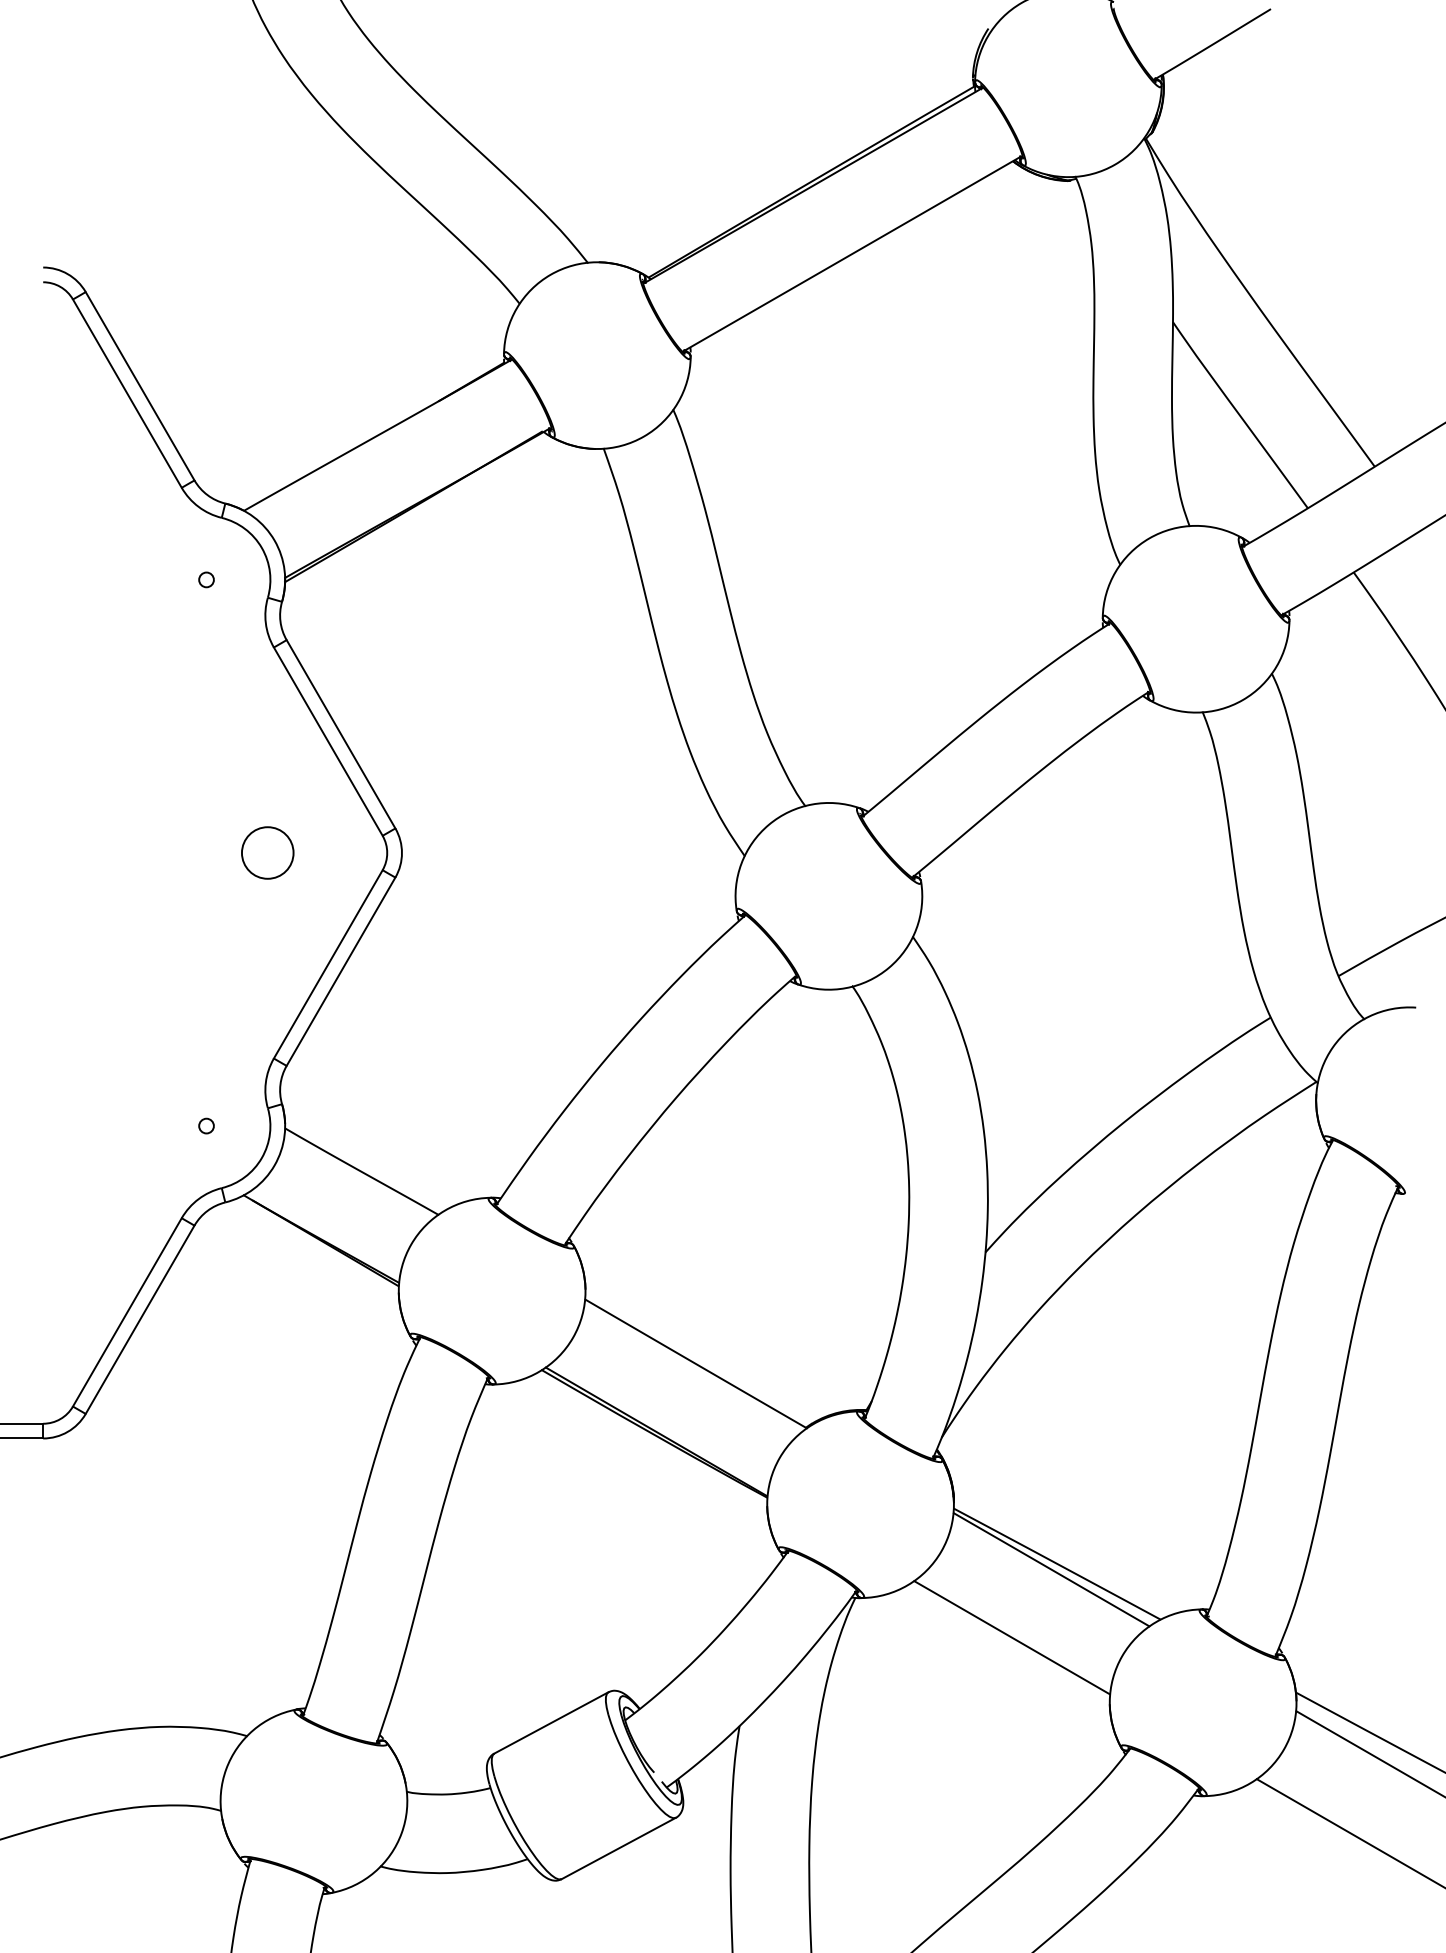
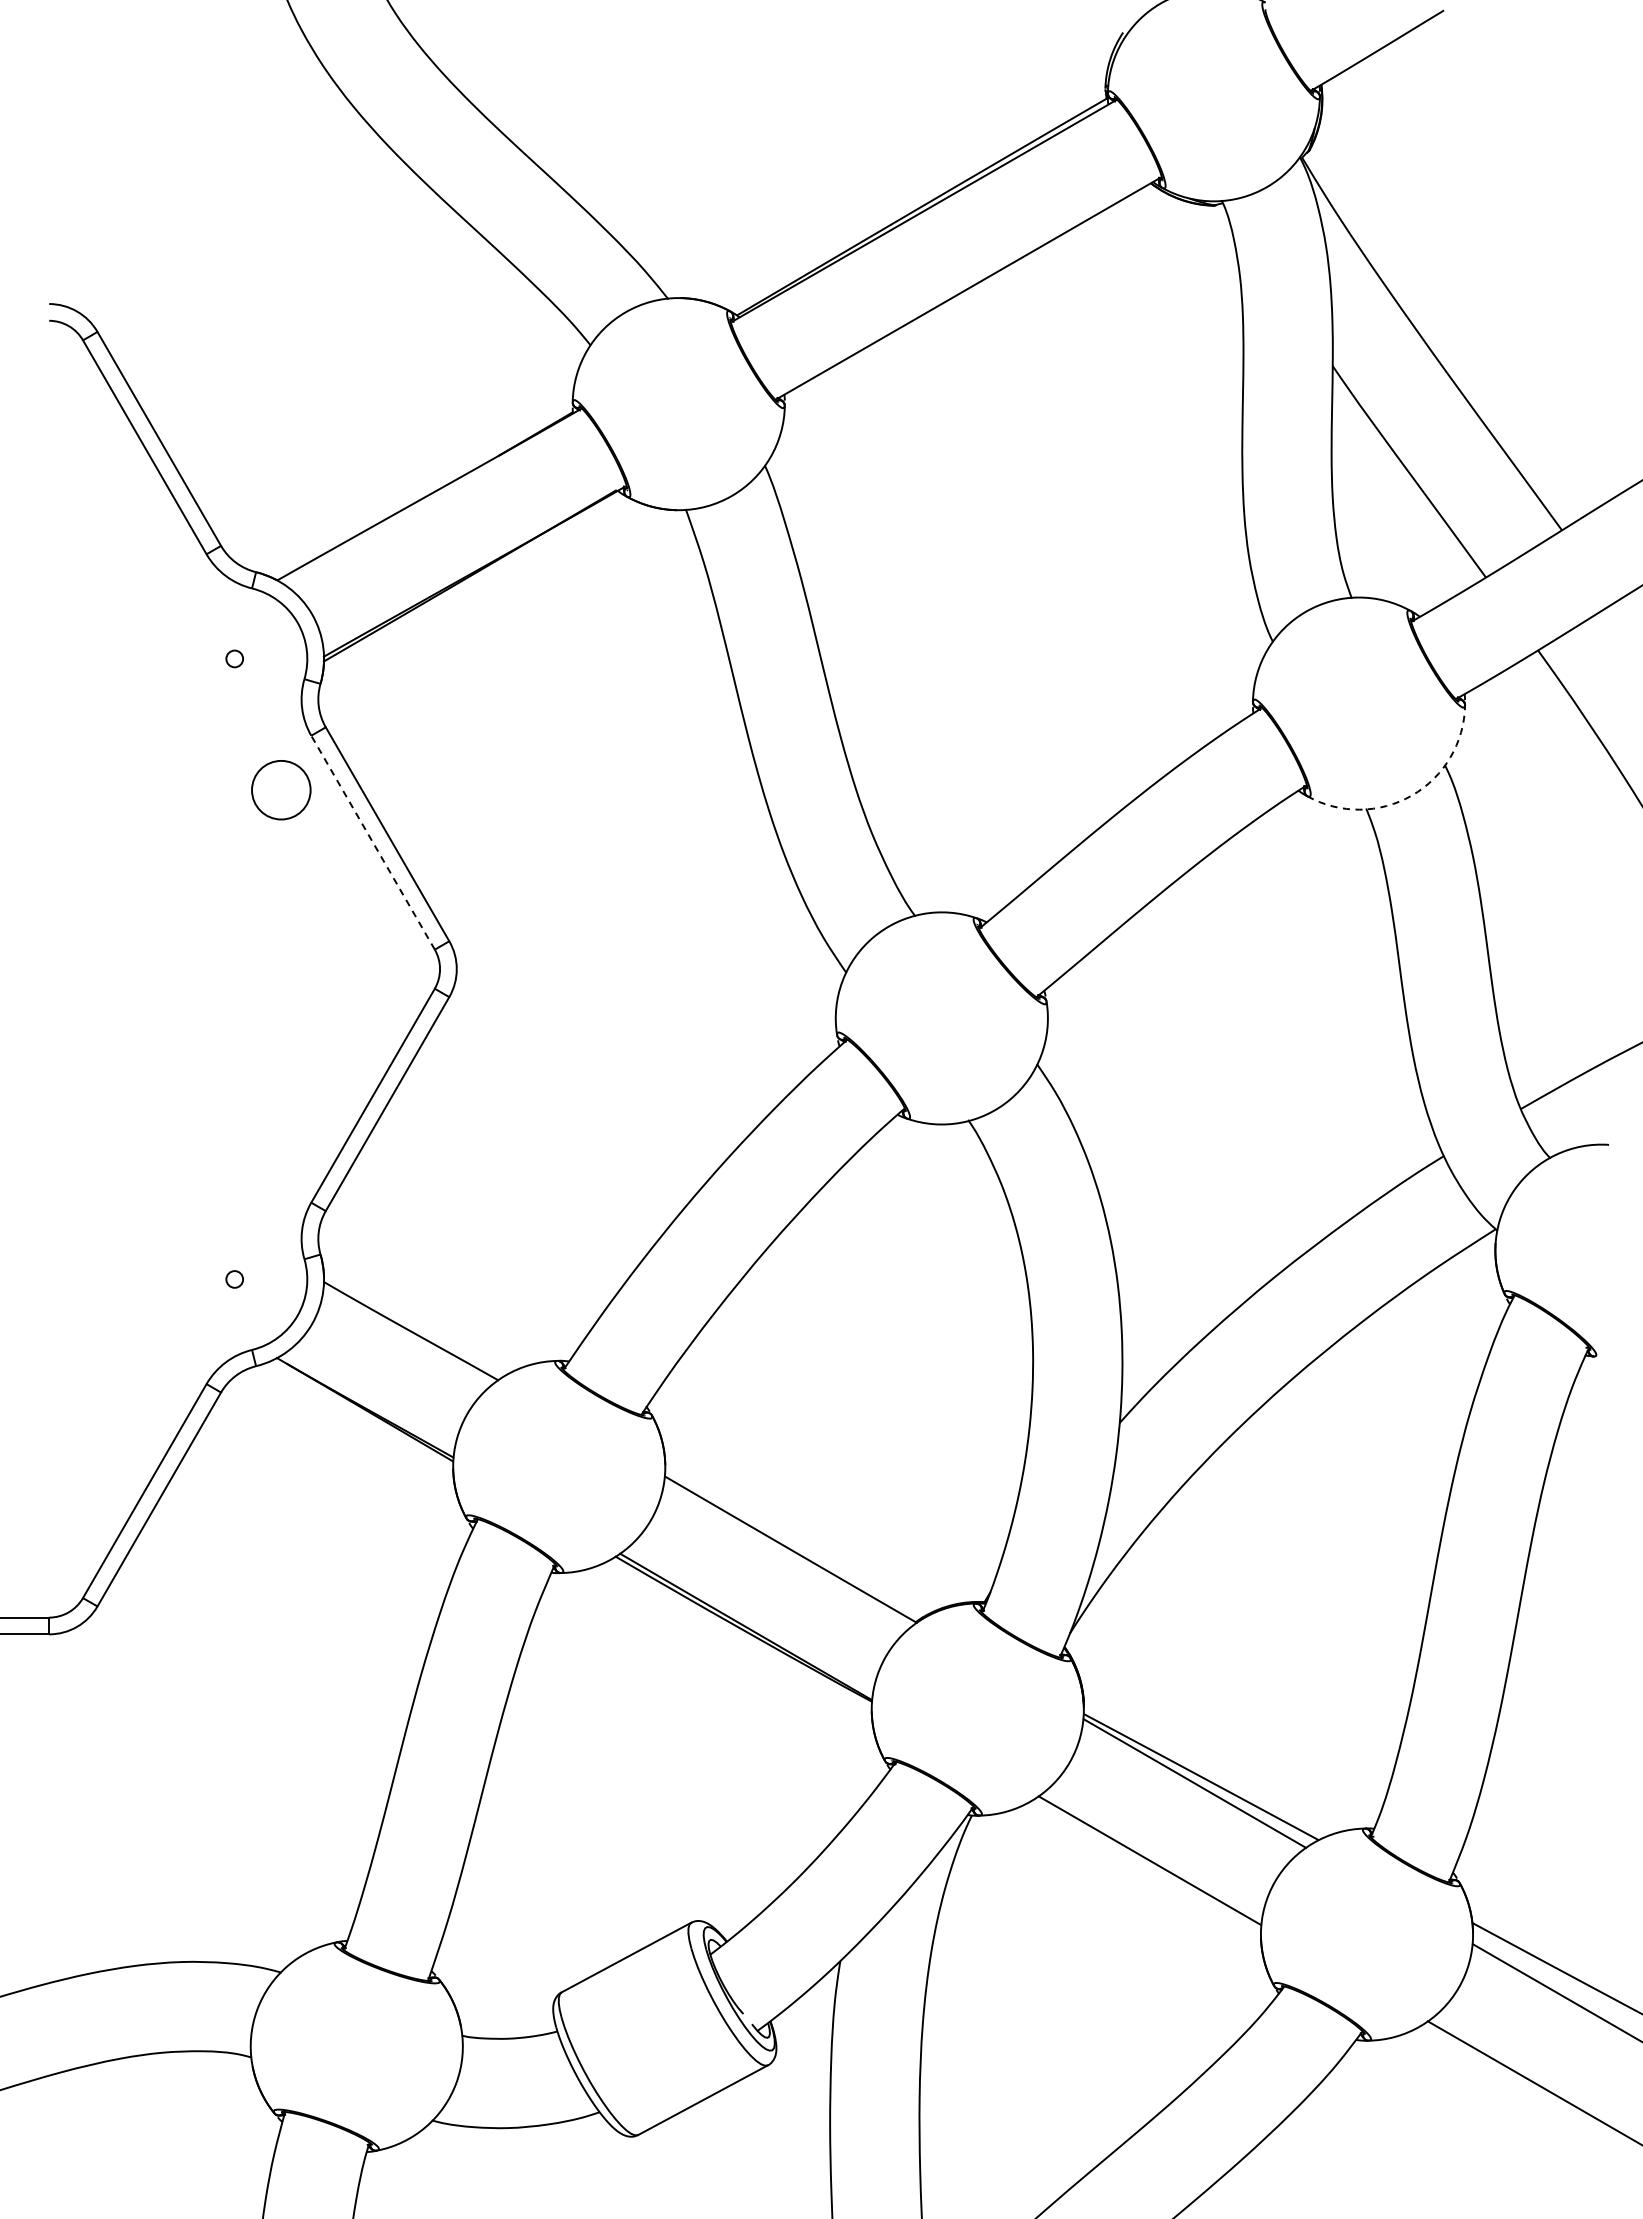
arc: (1243, 700) -> (1412, 795), solid -> dashed
line: (328, 741) -> (373, 842), solid -> dashed
circle: (267, 853) -> (281, 790), moved

